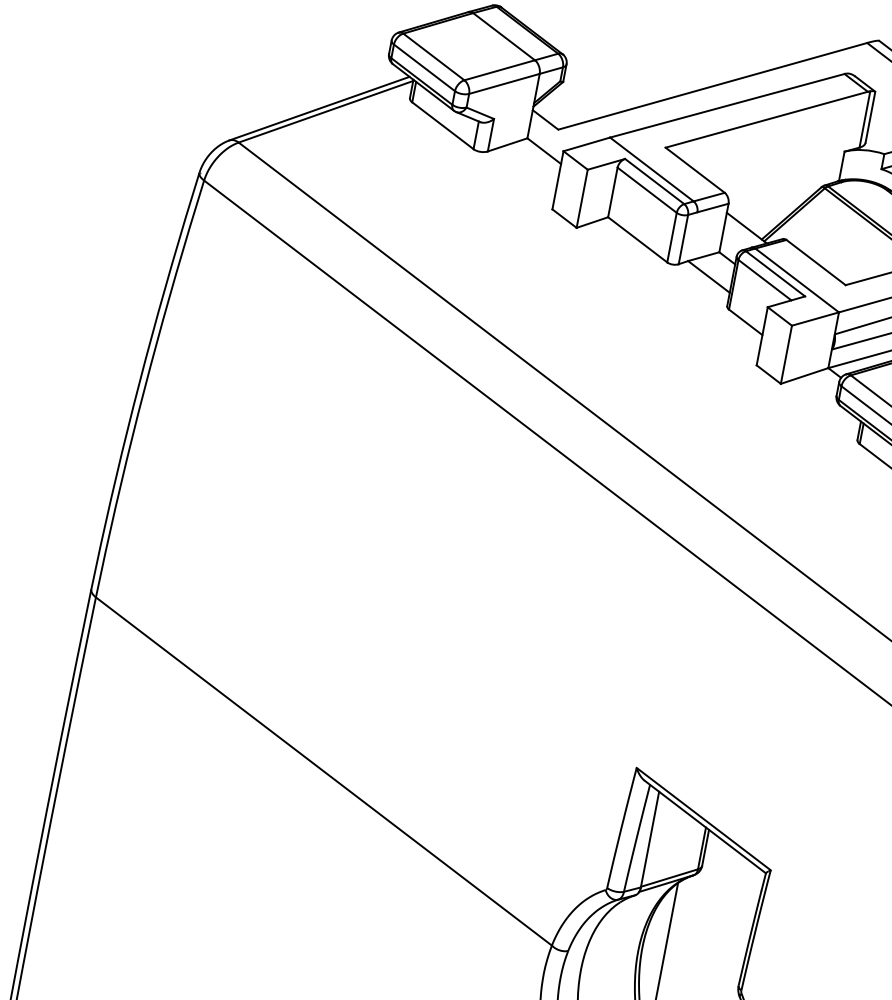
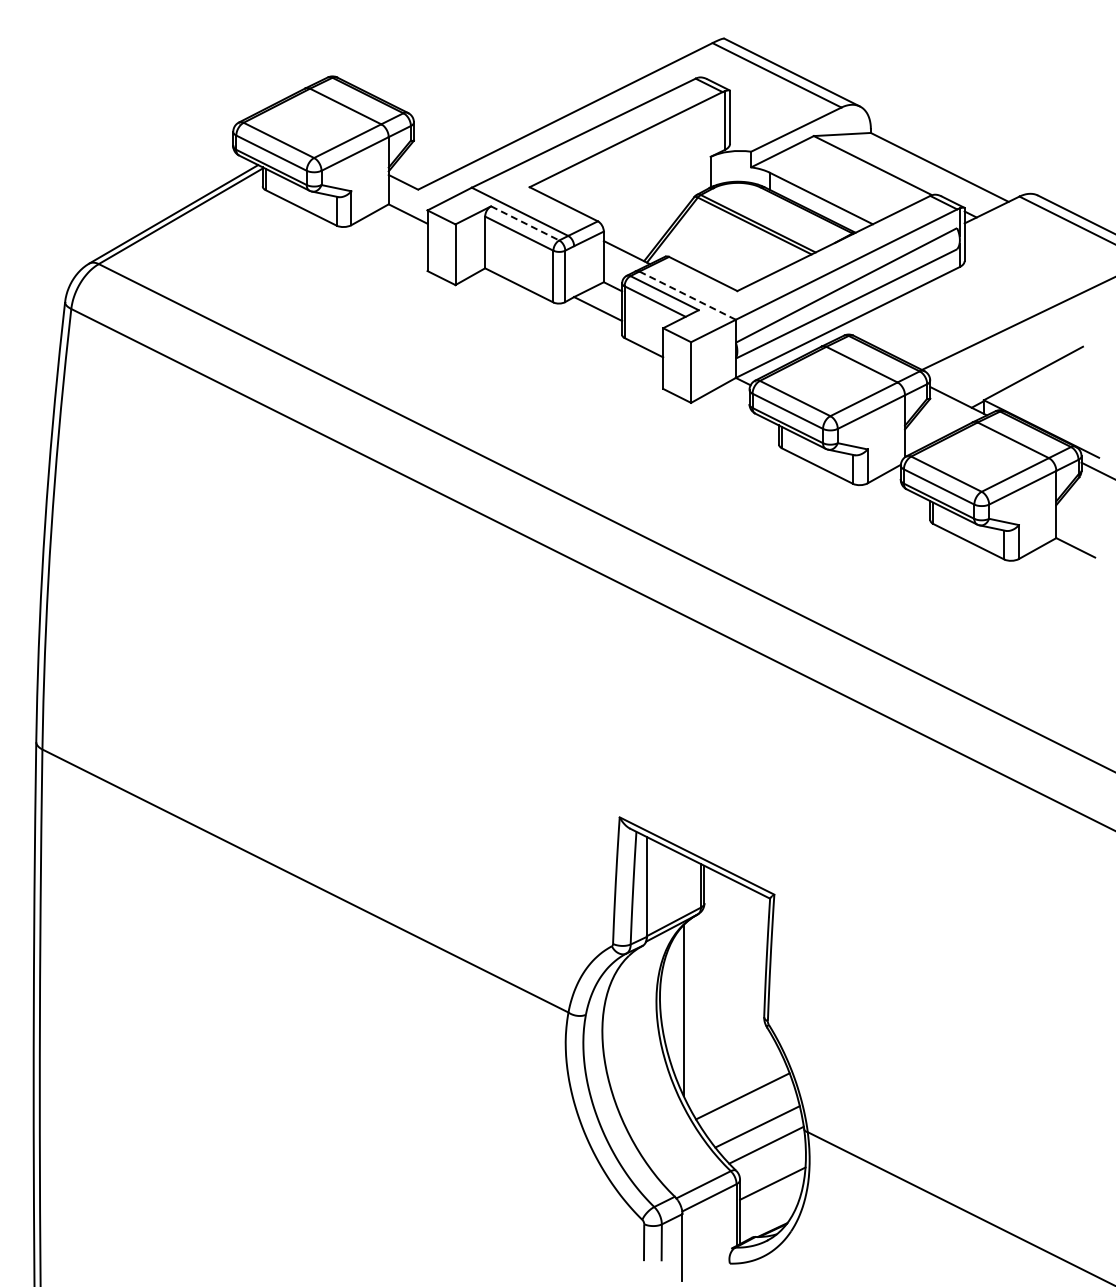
line: (654, 181) -> (525, 223), solid -> dashed
line: (797, 280) -> (687, 295), solid -> dashed

